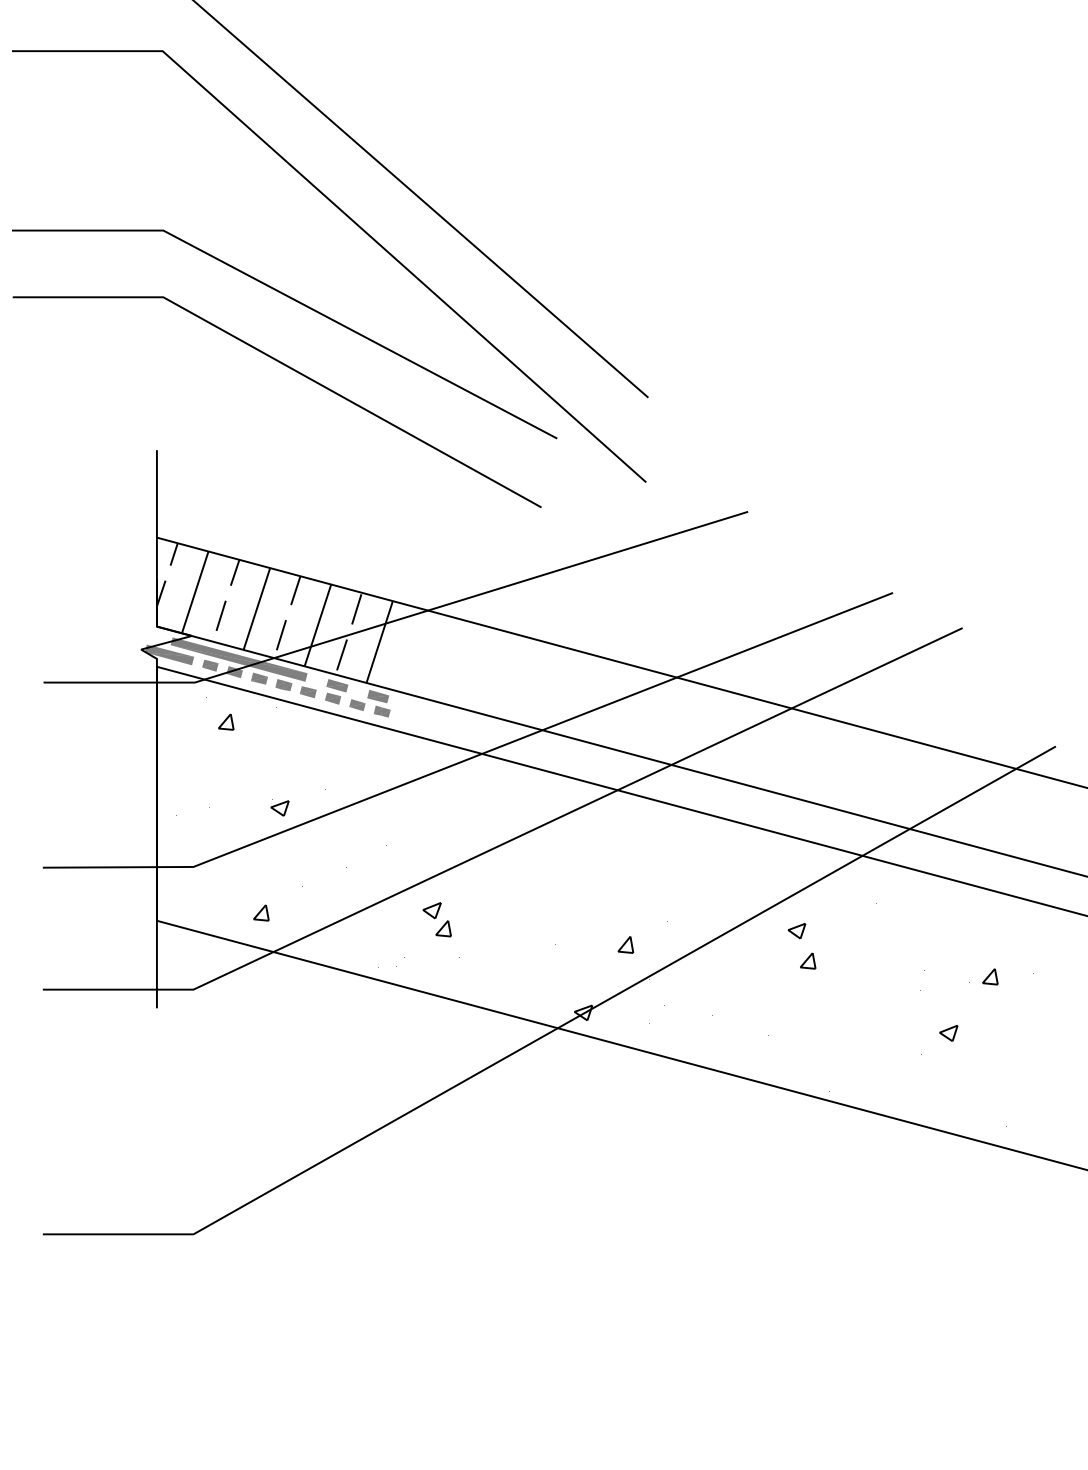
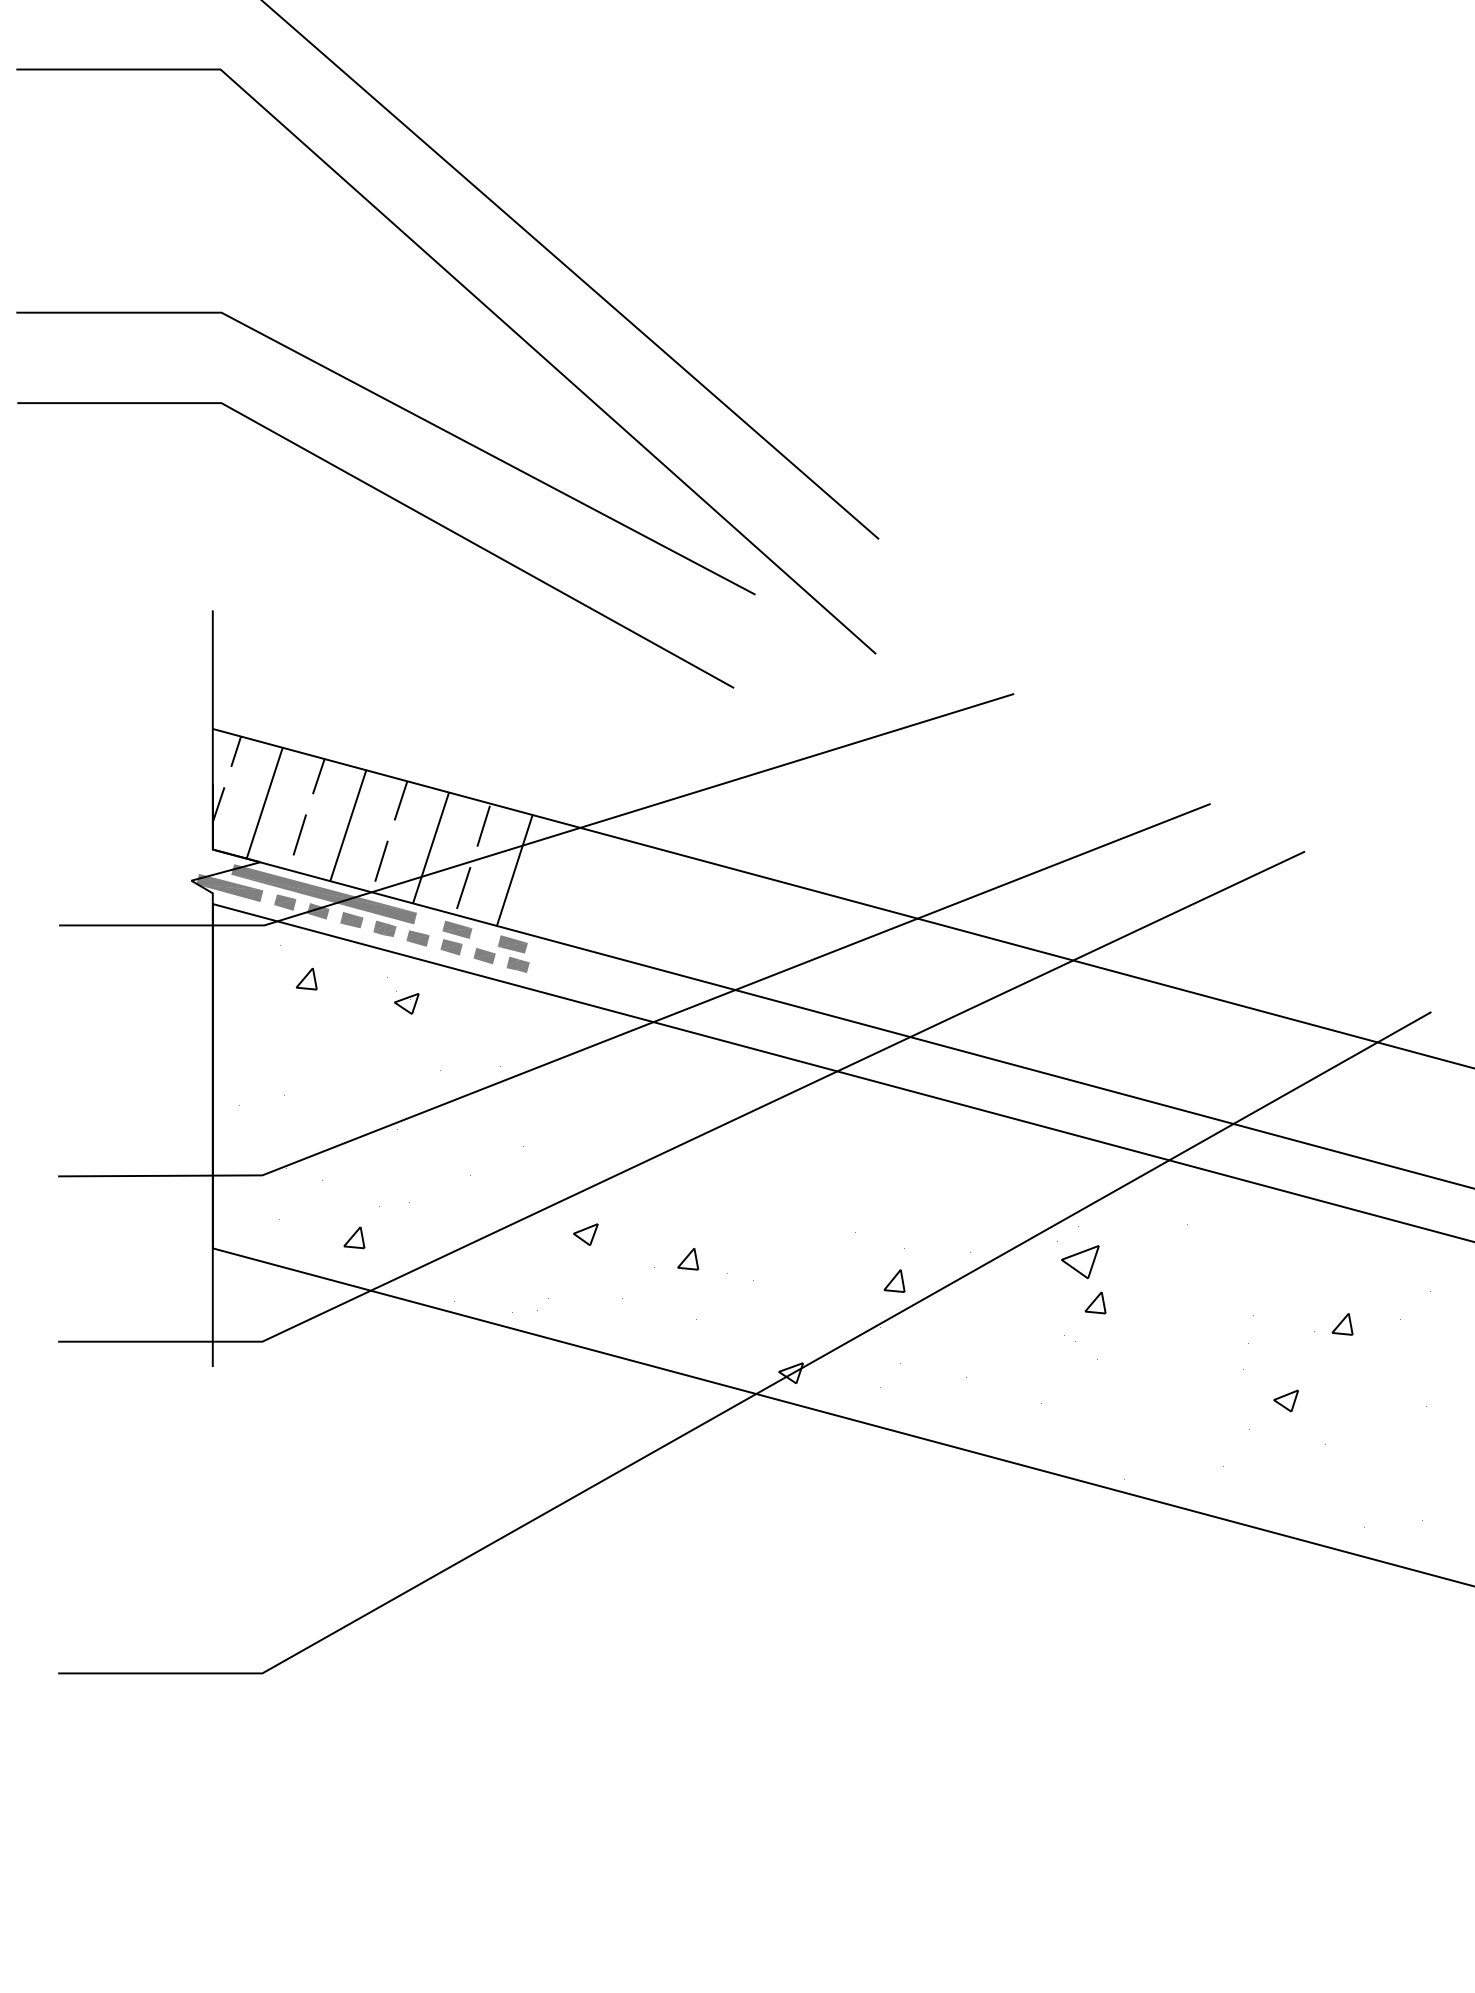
part: (279, 807) -> (406, 1002), moved
part: (443, 928) -> (688, 1258), moved
part: (796, 931) -> (1079, 1262), size x1.6
part: (625, 944) -> (894, 1280), moved

